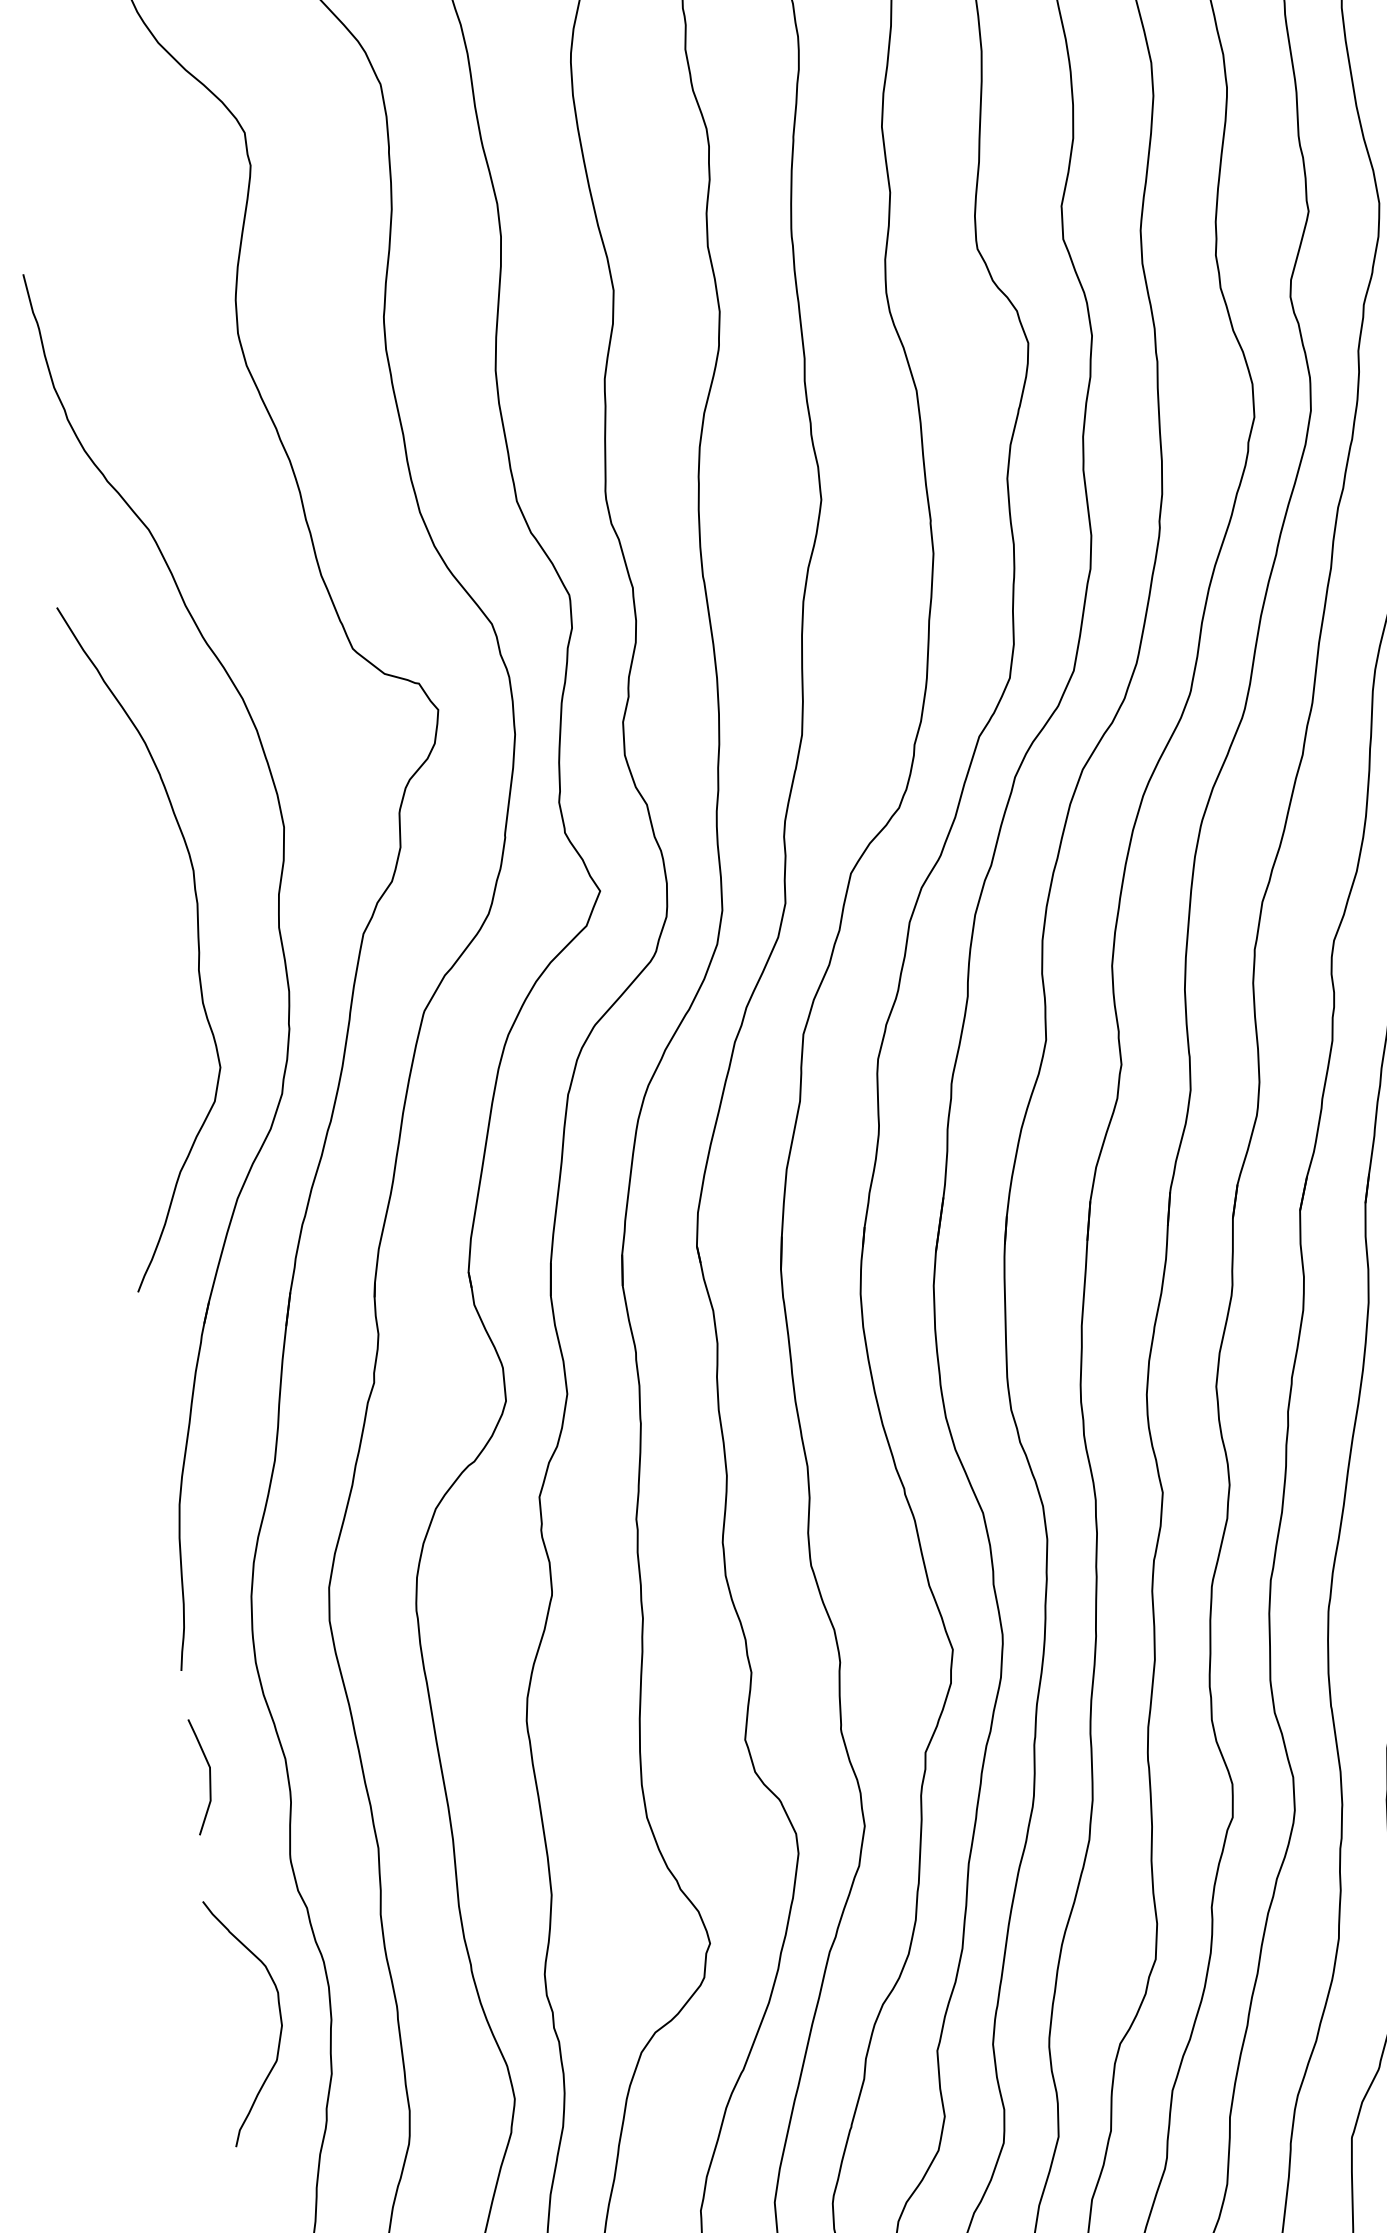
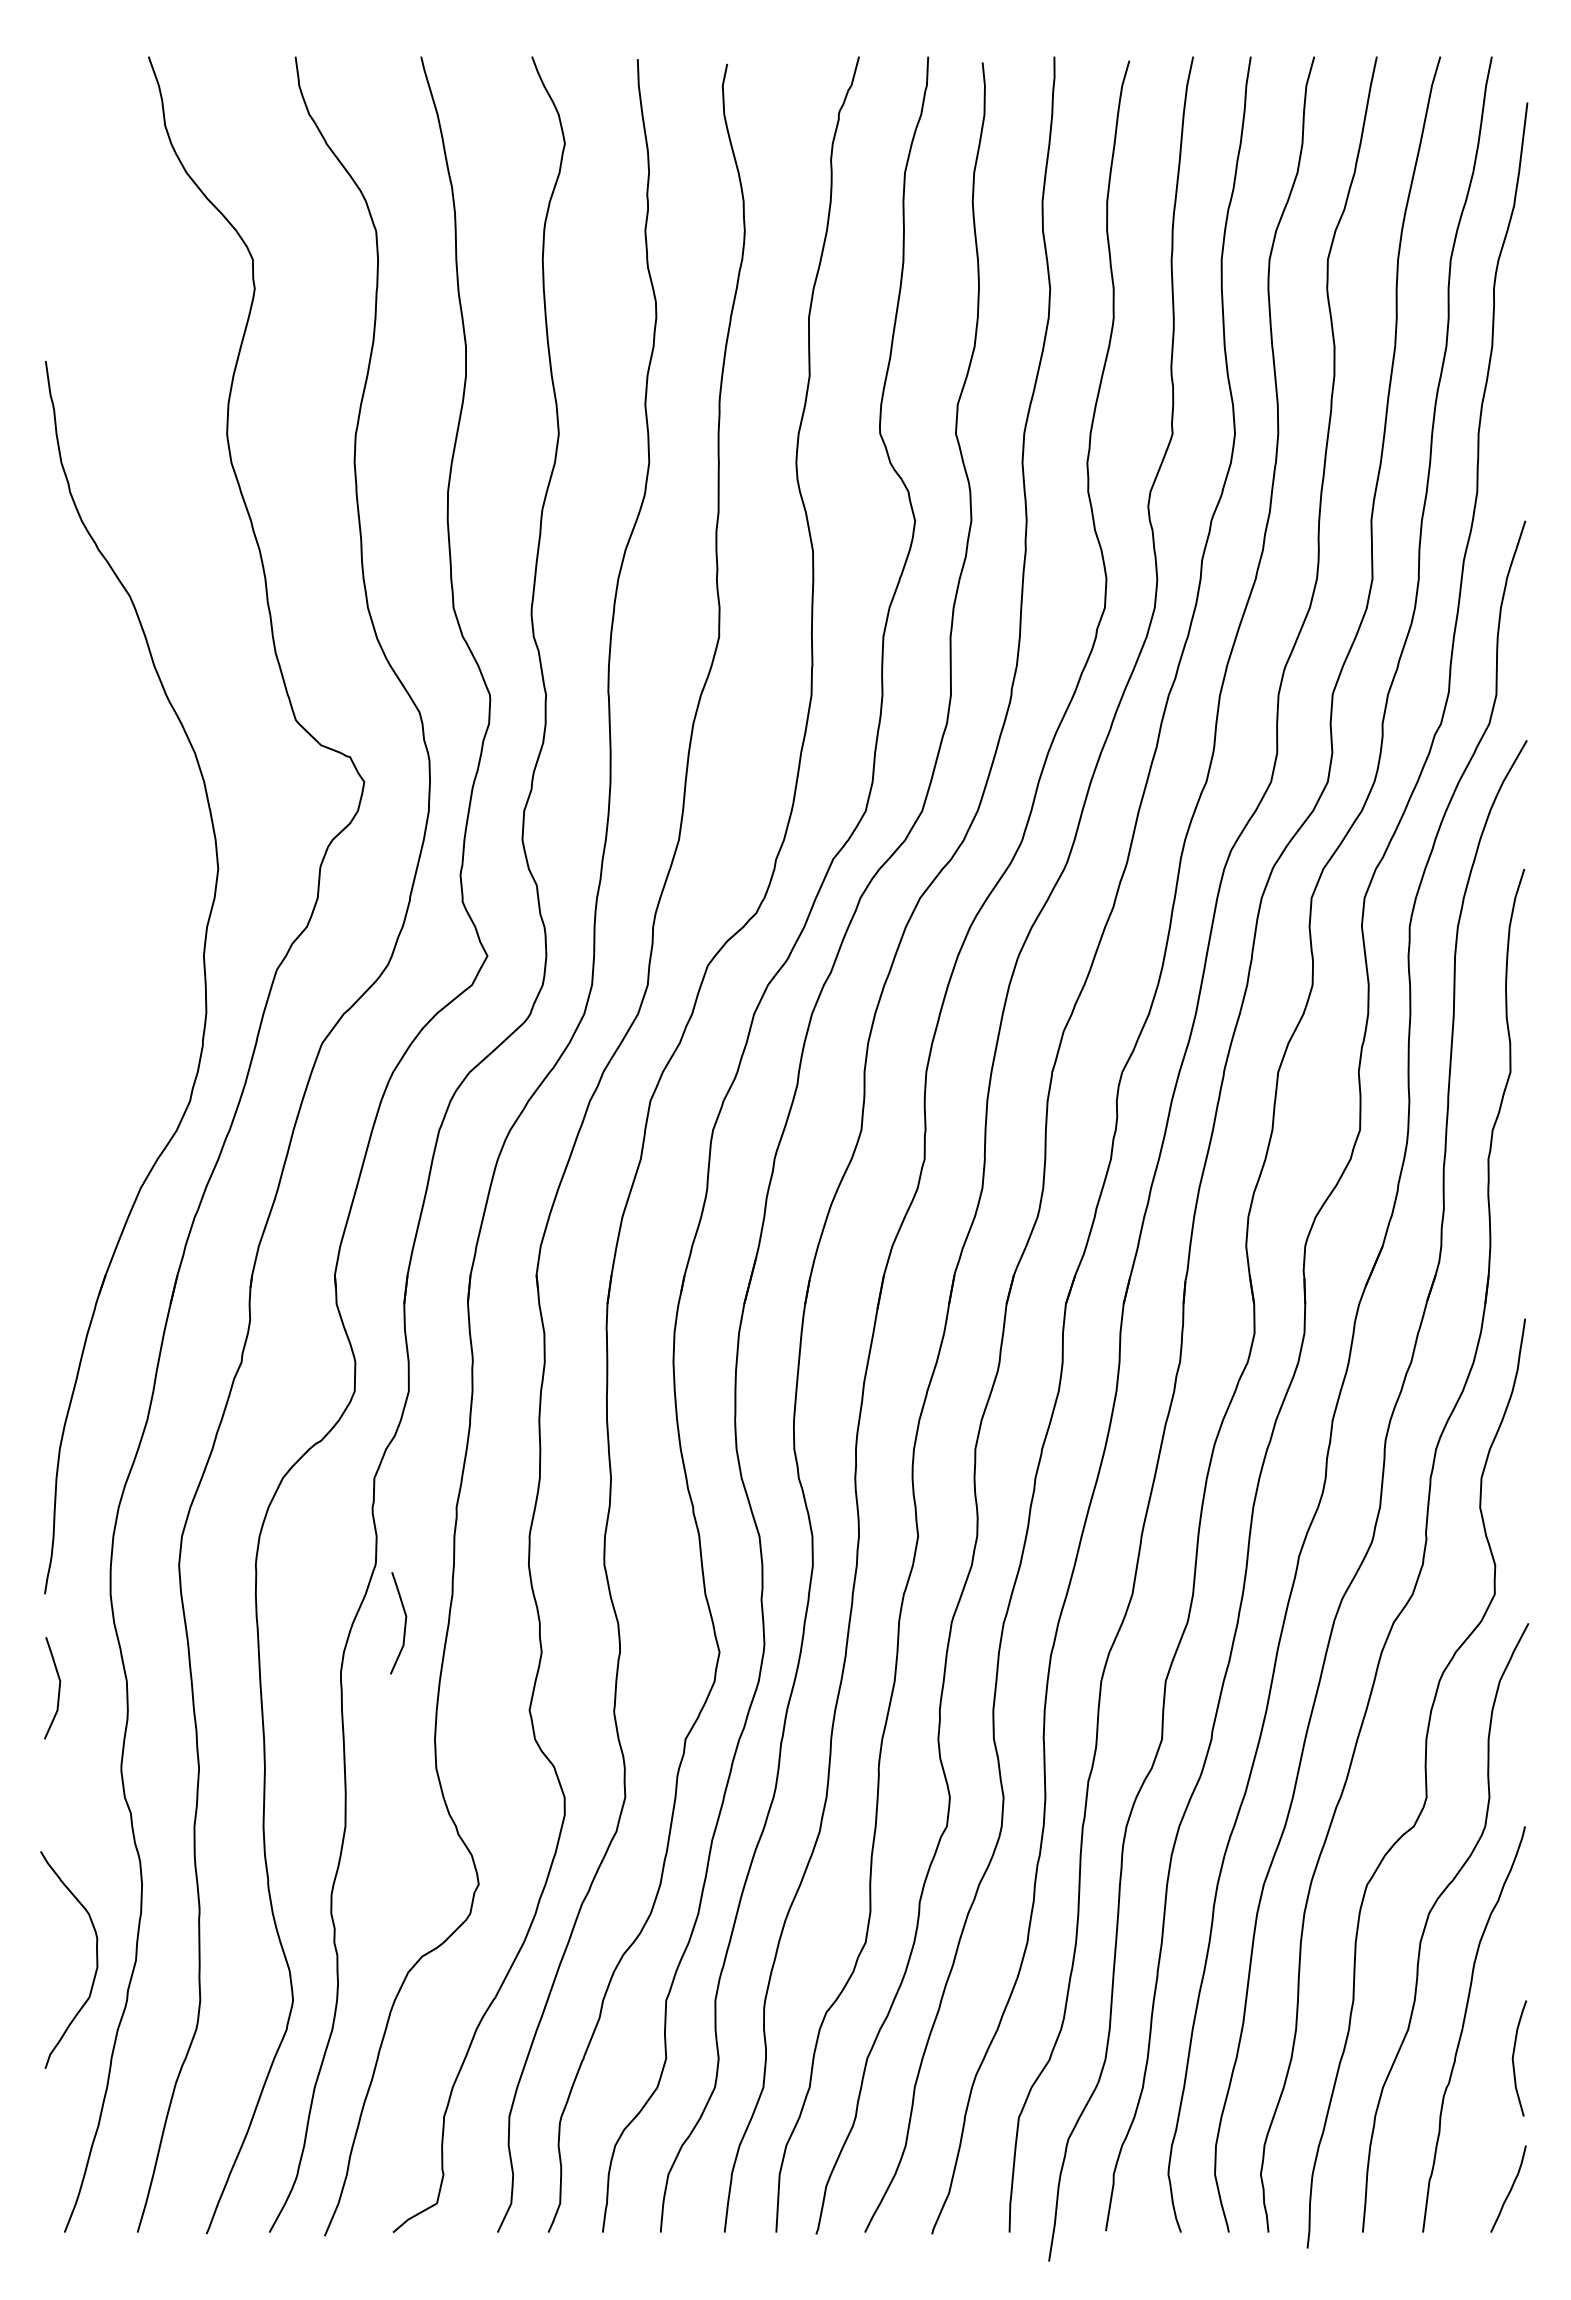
curve: (197, 938) -> (131, 957), removed
line: (592, 1657) -> (404, 1623), added
curve: (279, 2016) -> (96, 1959), moved

